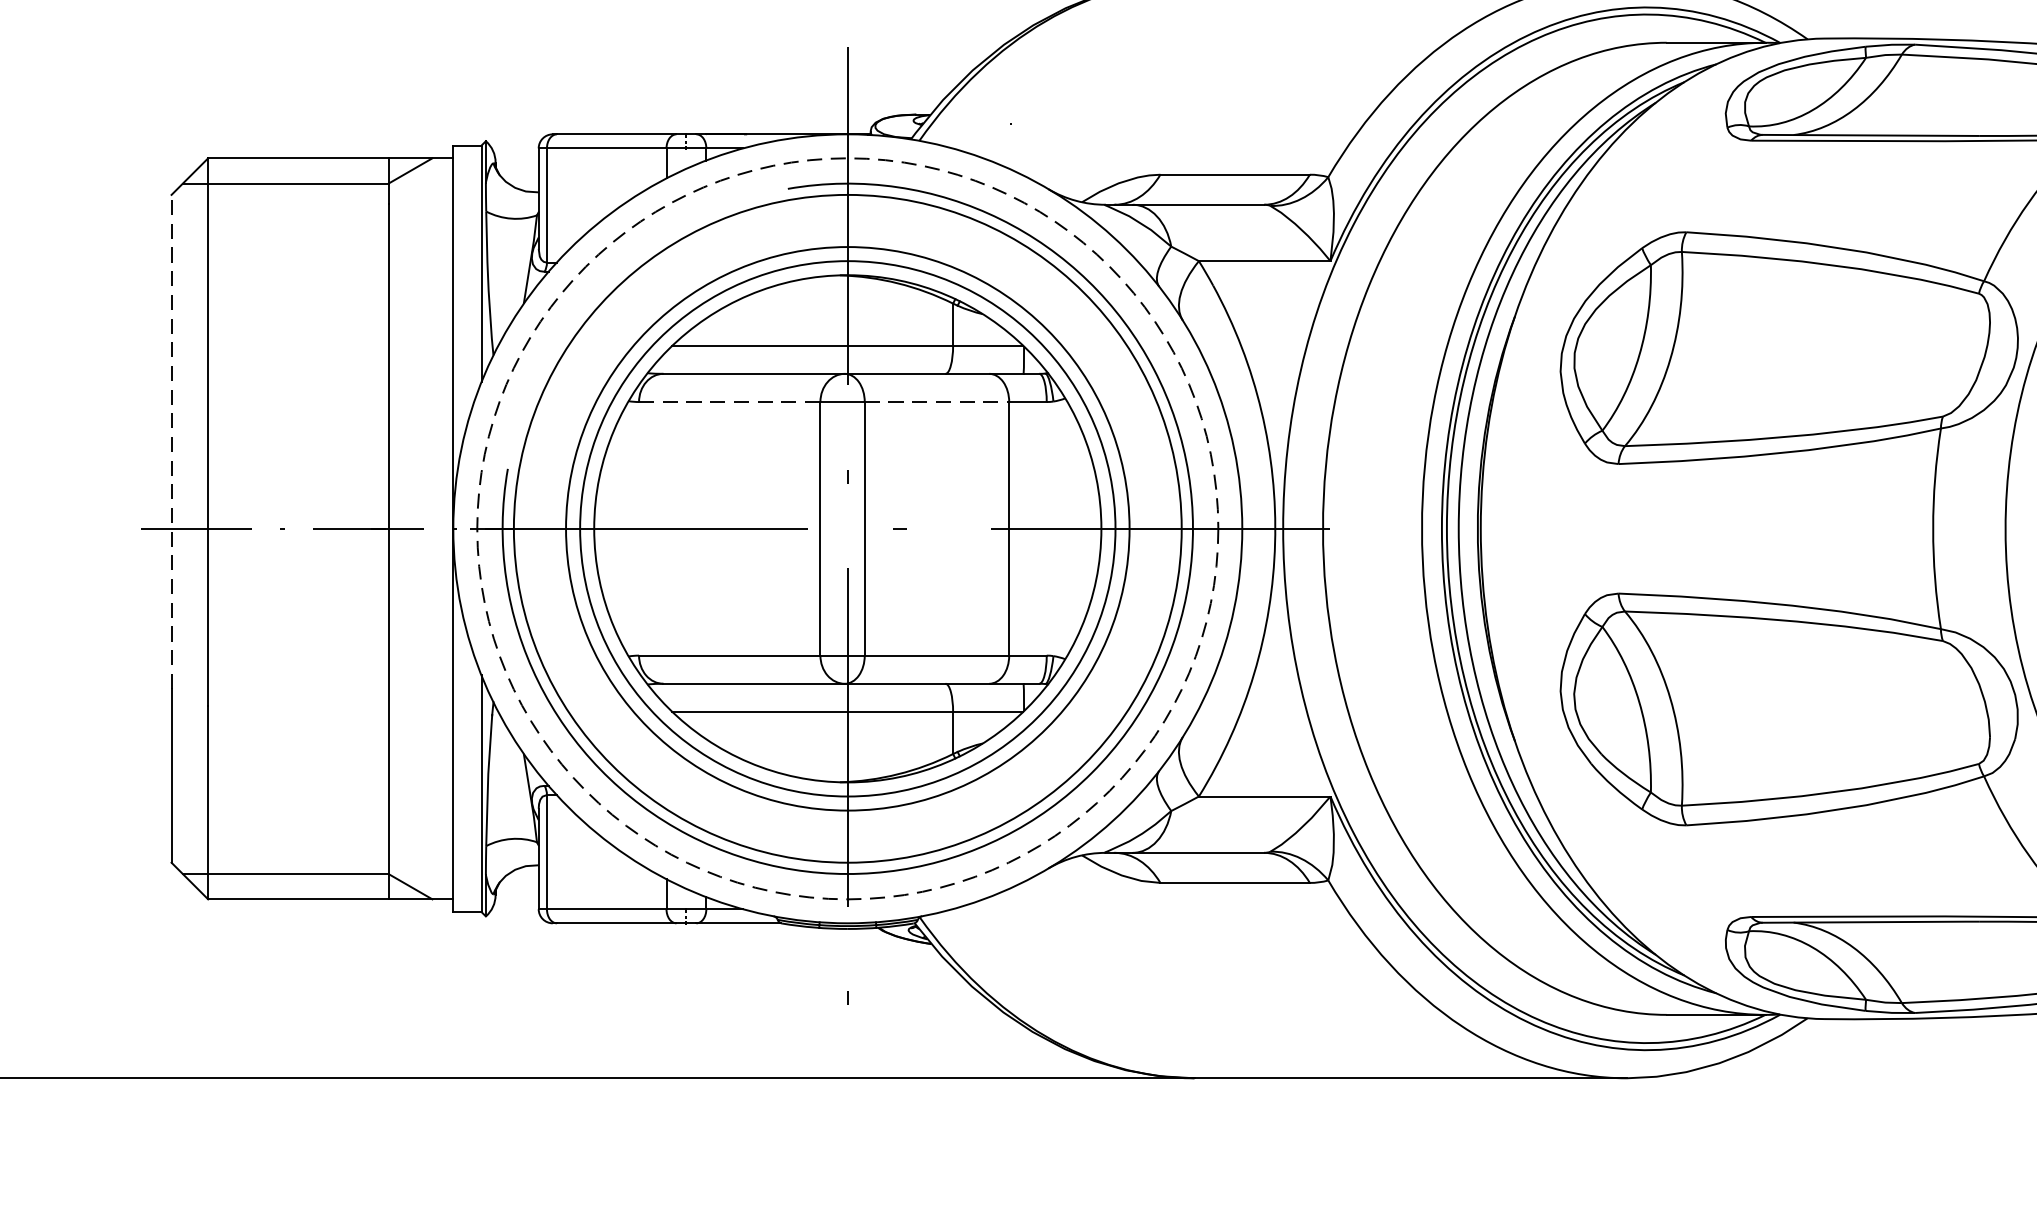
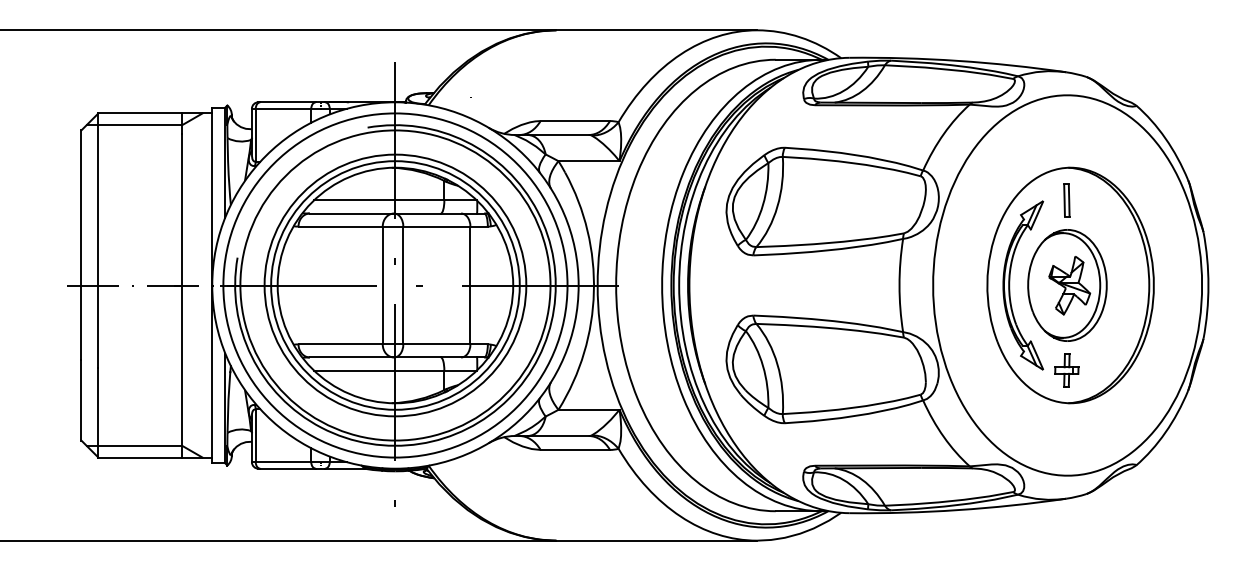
line: (731, 401) -> (341, 226), dashed -> solid
line: (936, 401) -> (436, 226), dashed -> solid
line: (171, 442) -> (81, 245), dashed -> solid
circle: (847, 528) -> (395, 285), dashed -> solid

